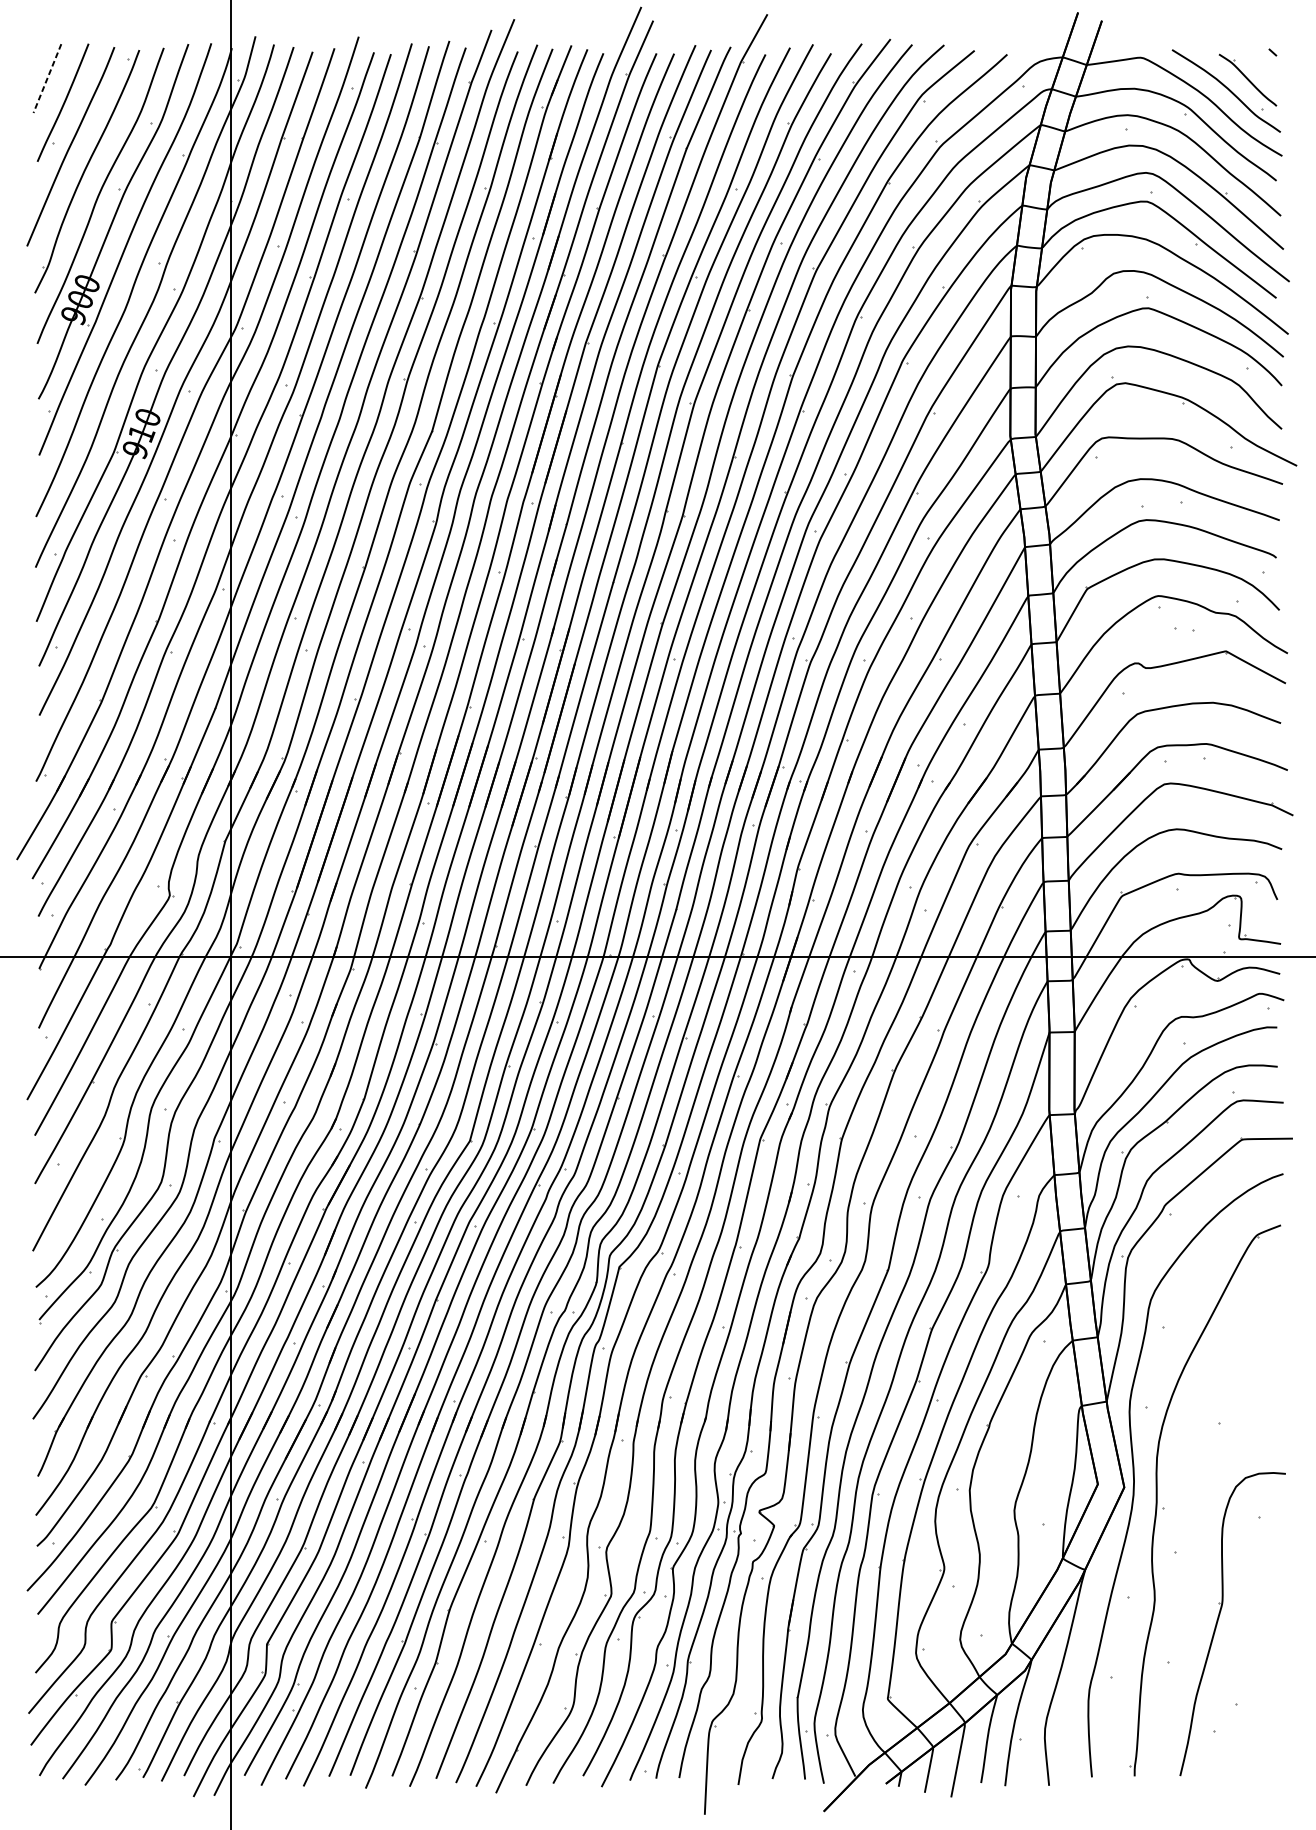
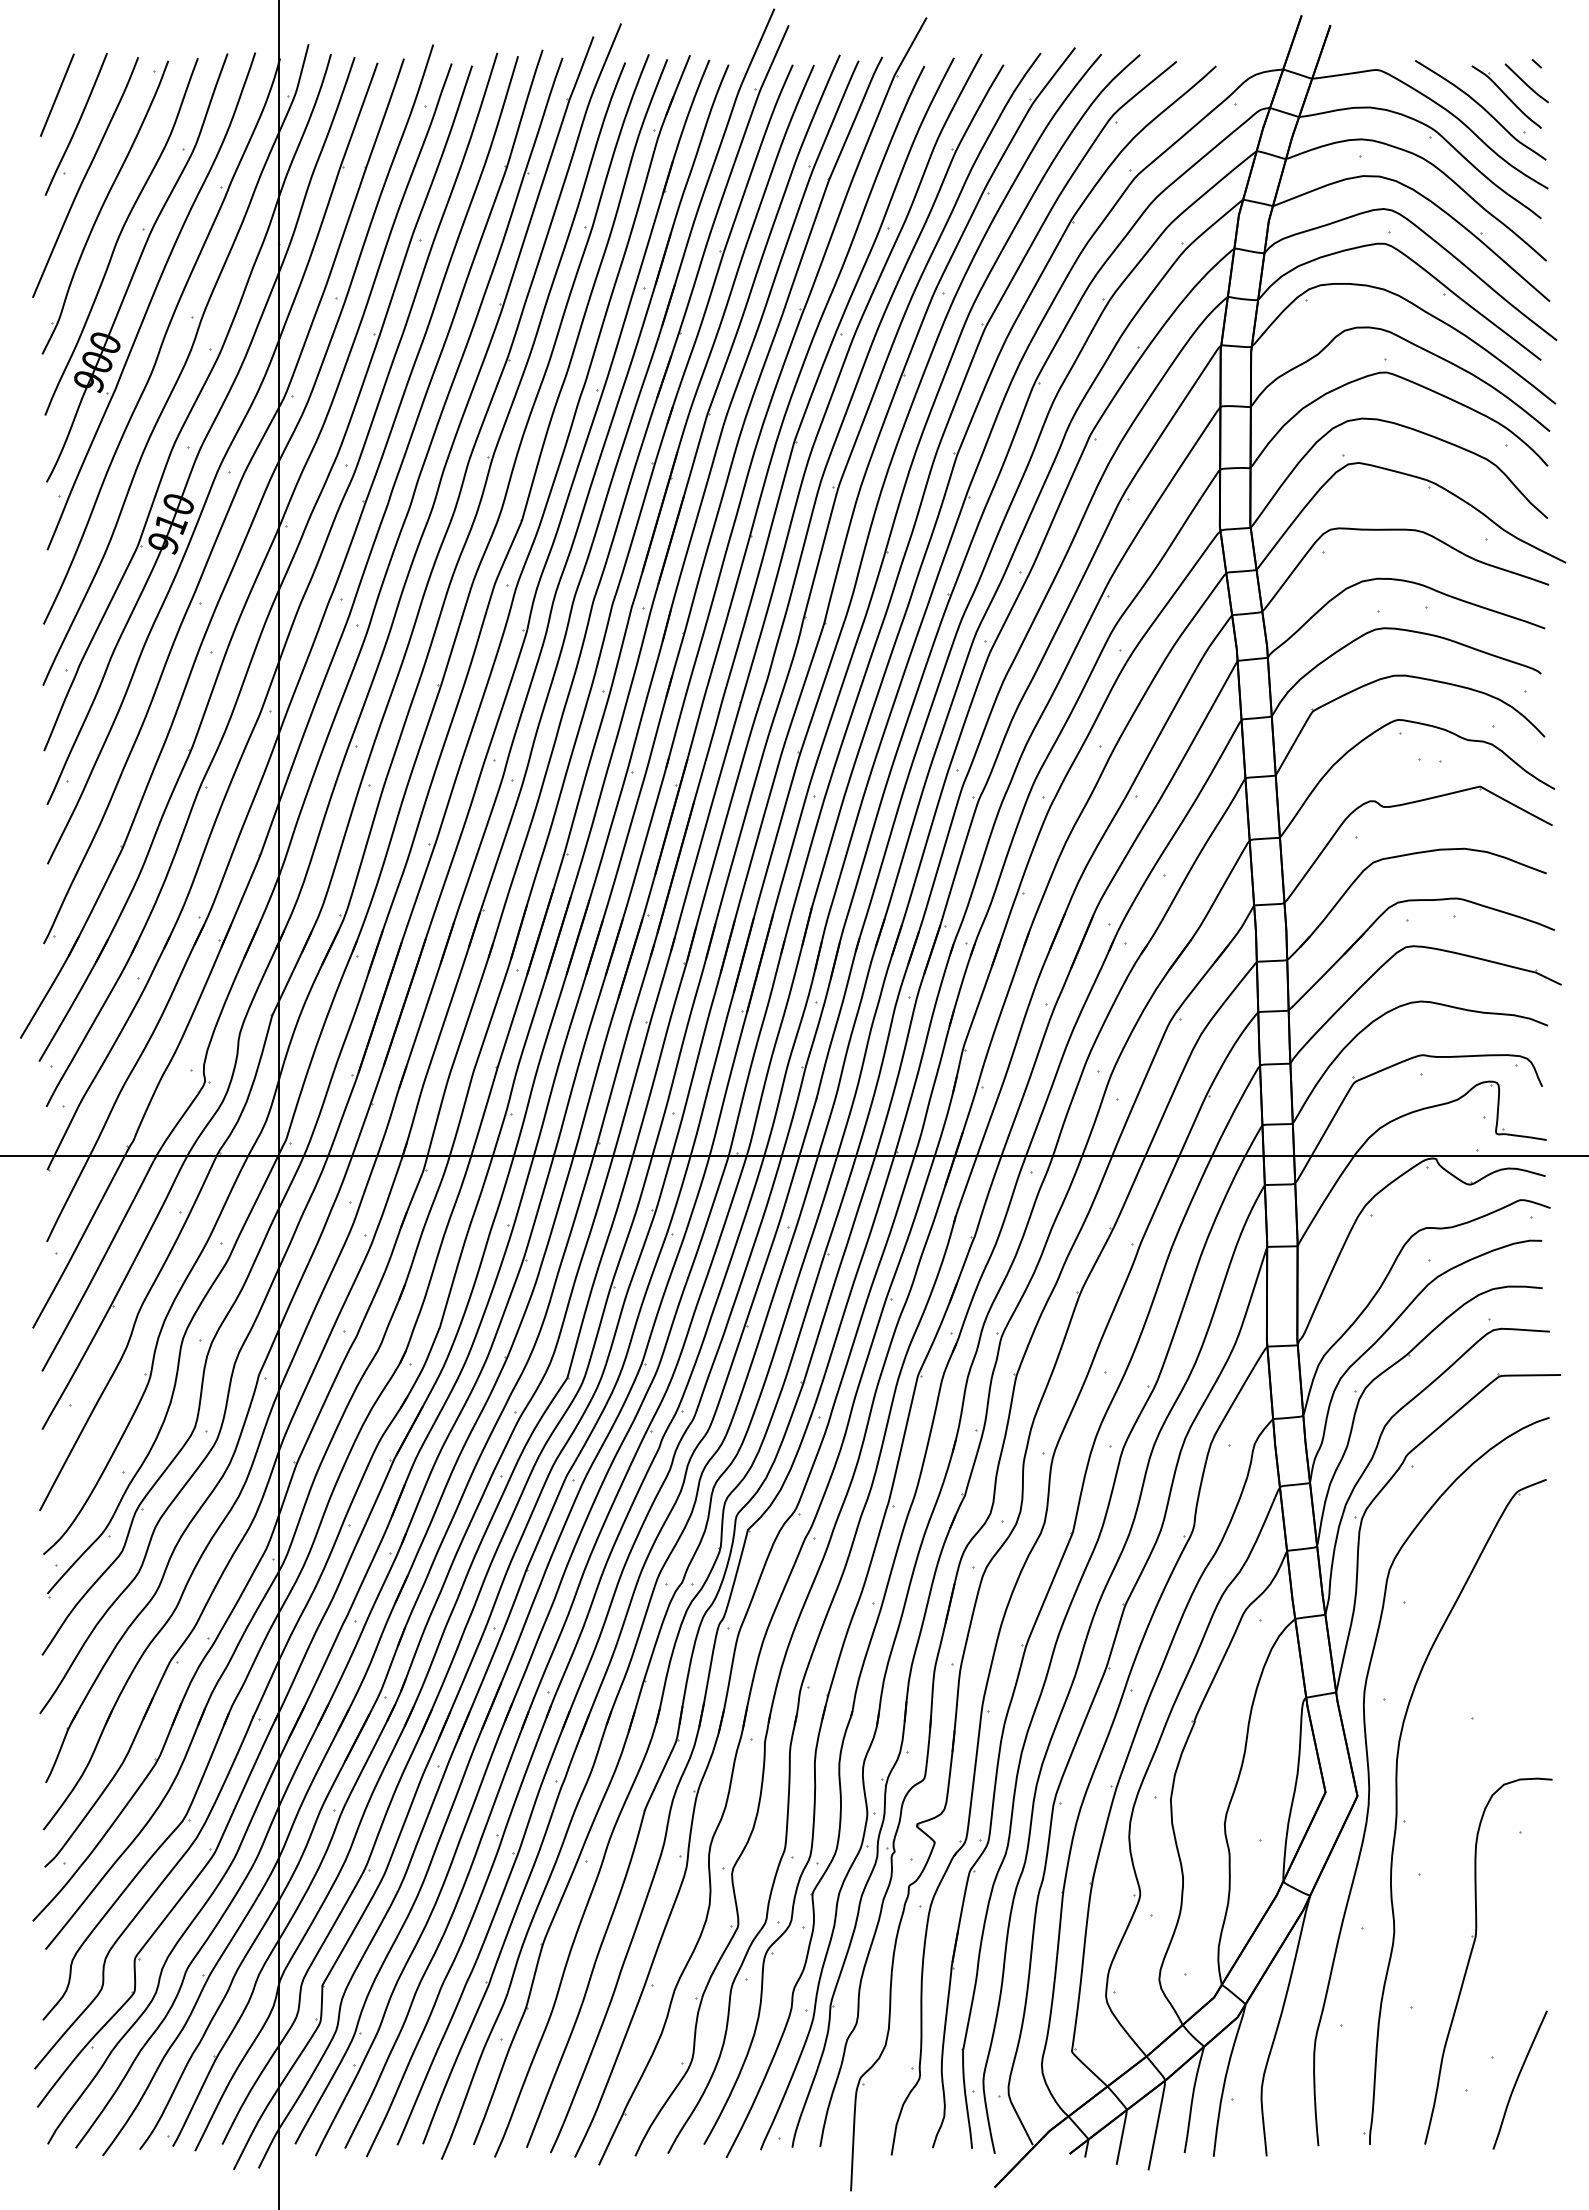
line: (1264, 68) -> (1526, 83), added
line: (47, 78) -> (57, 95), dashed -> solid
curve: (1257, 1722) -> (1518, 2079), added

